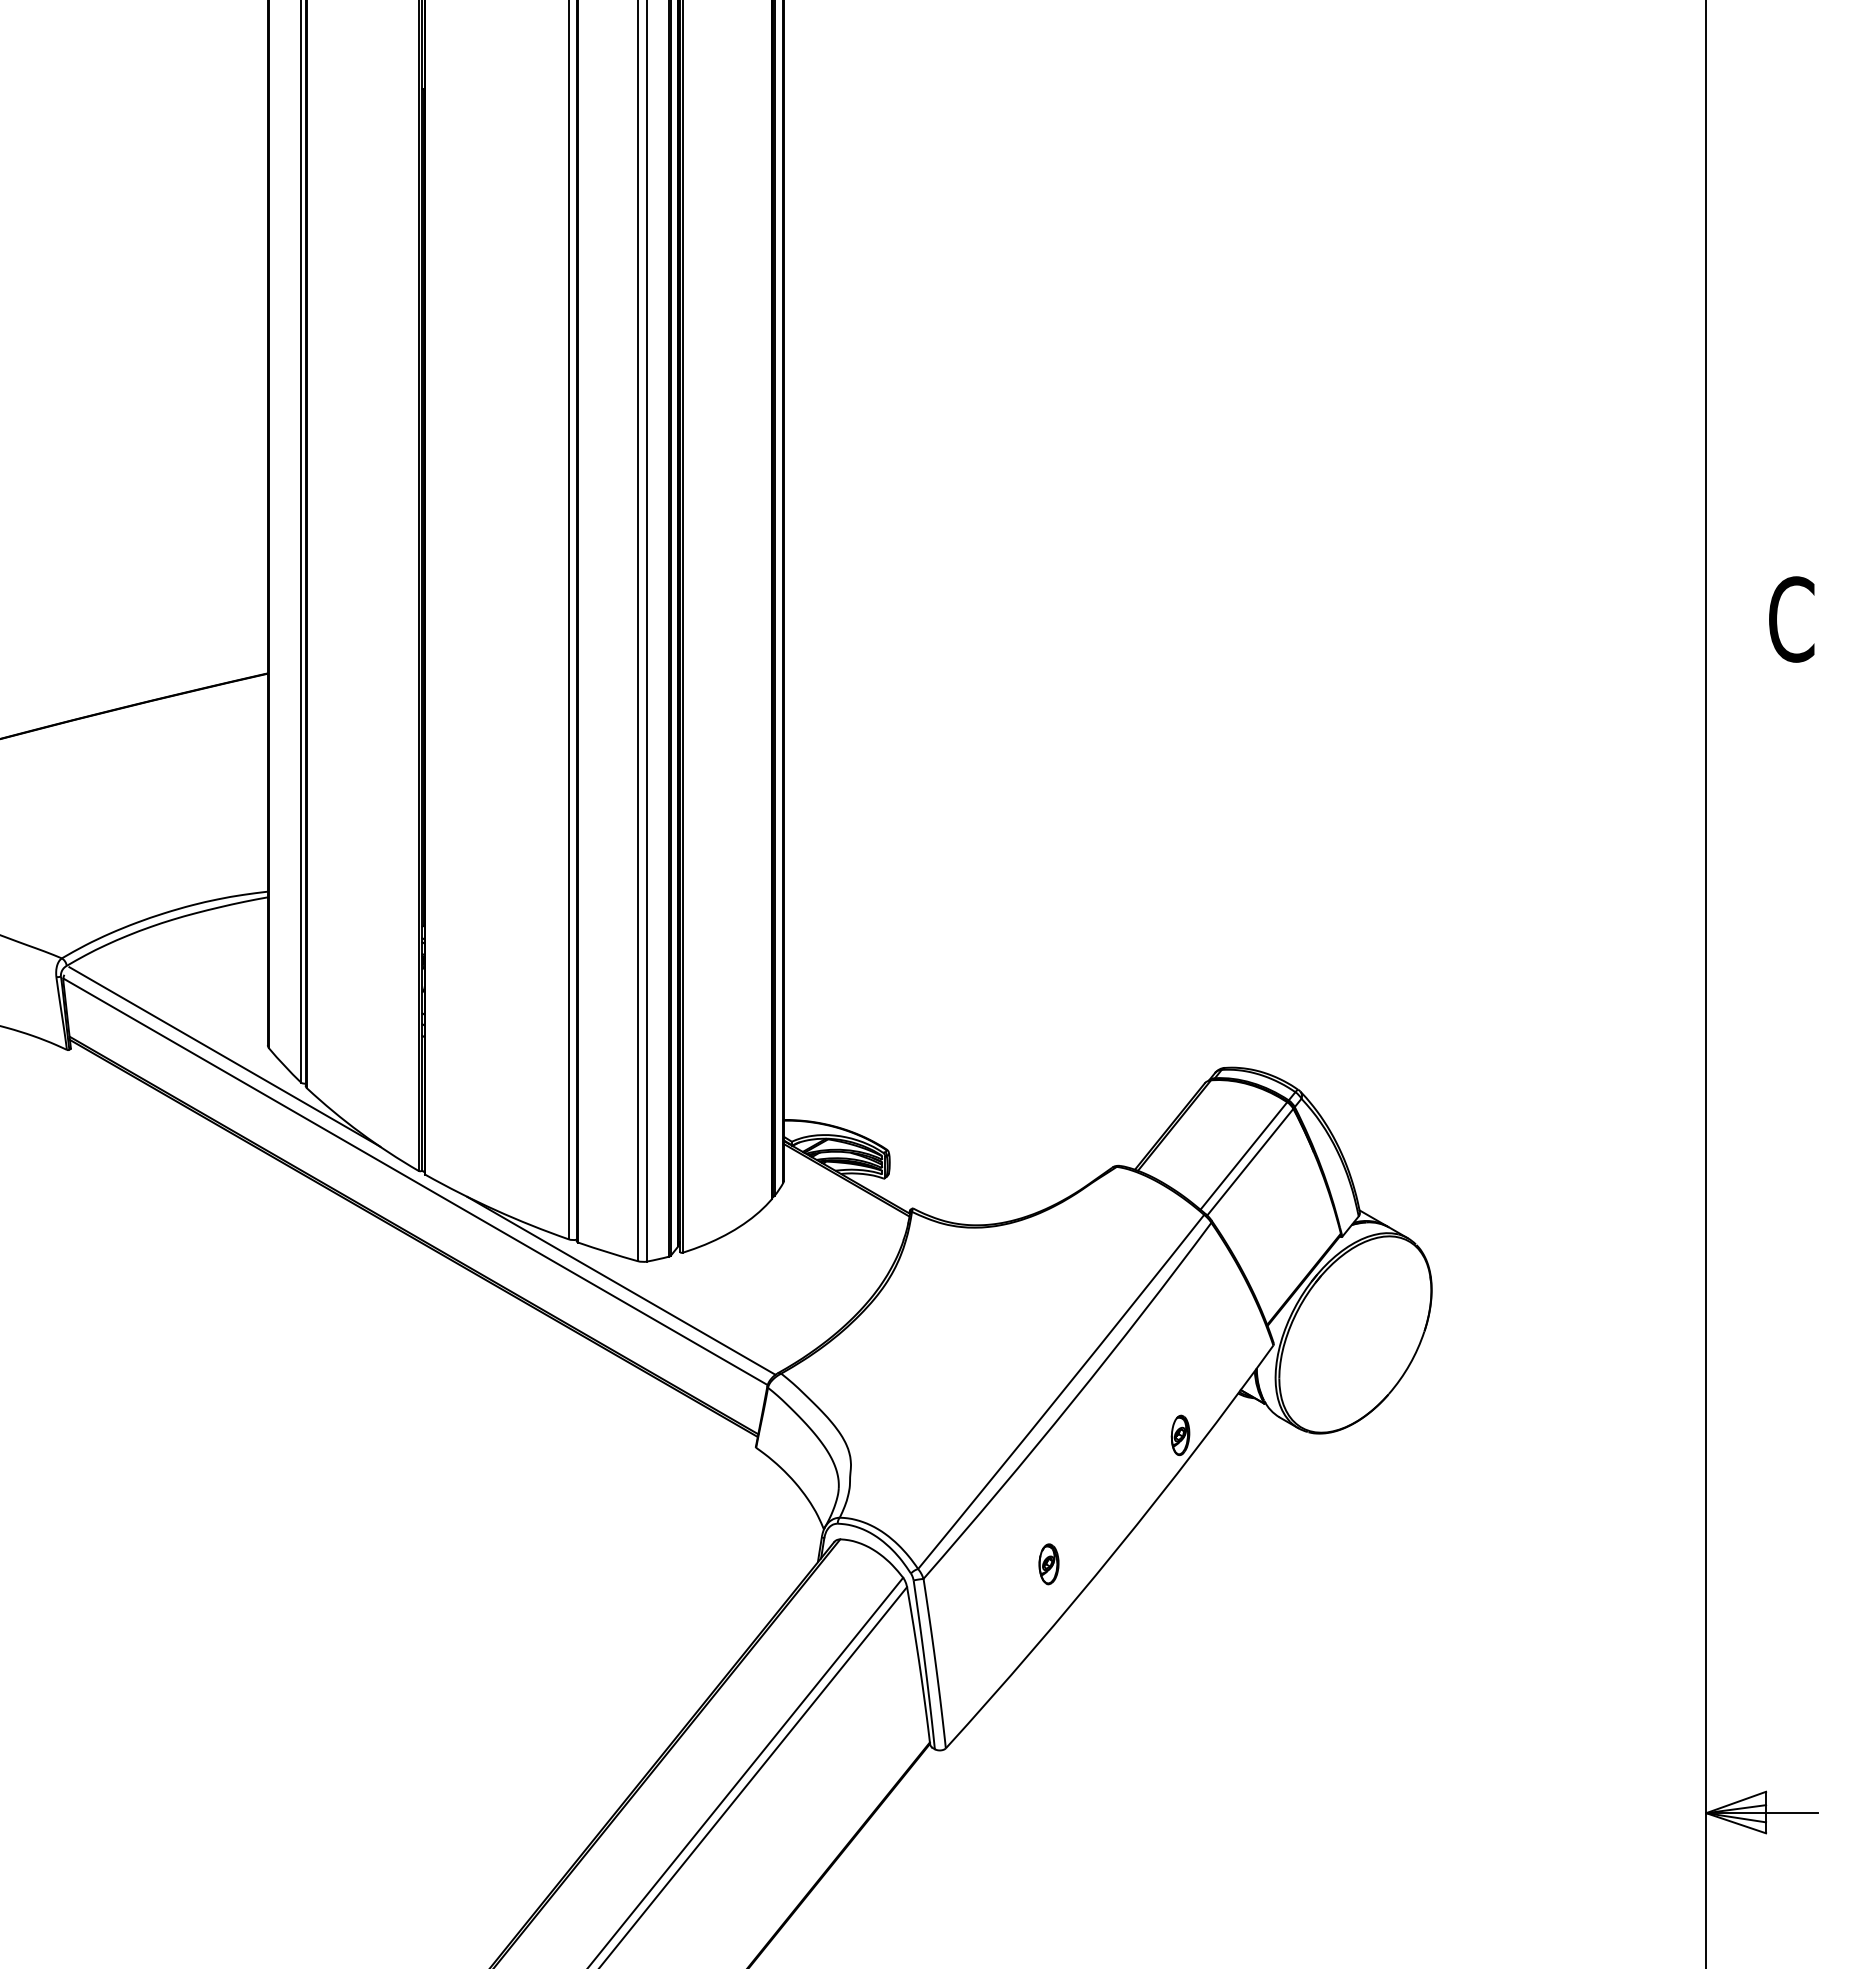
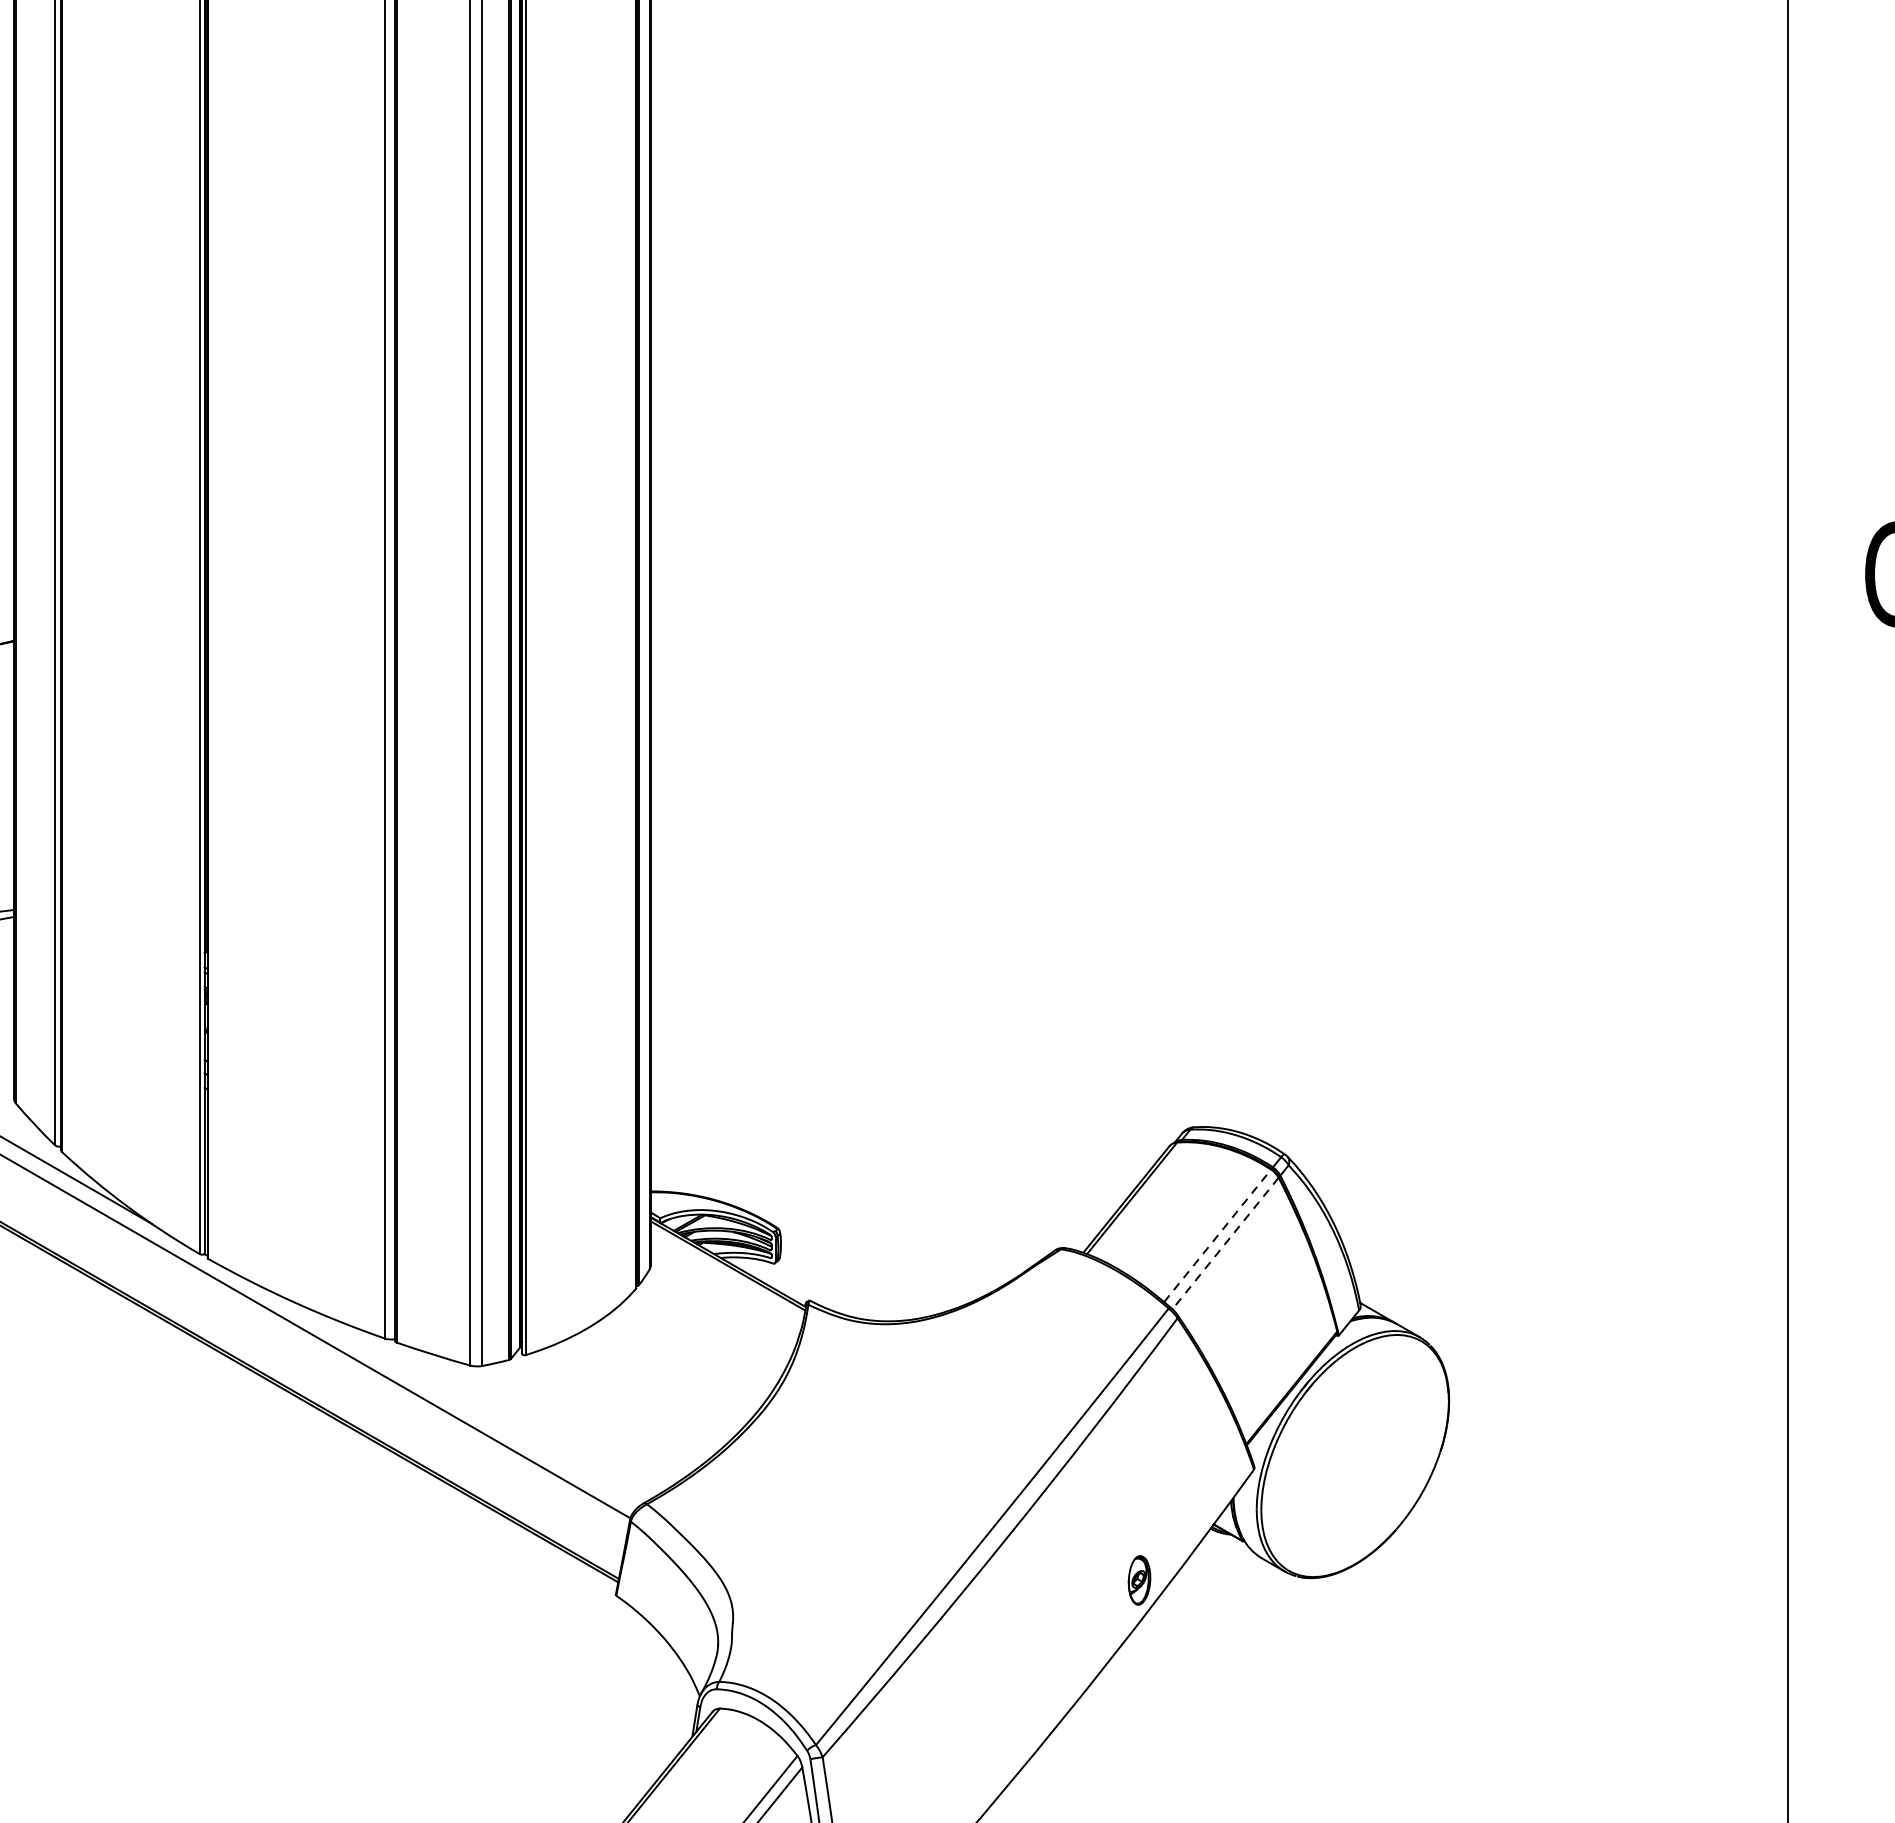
line: (1244, 1155) -> (1218, 1235), solid -> dashed
line: (1250, 1162) -> (1225, 1243), solid -> dashed
line: (621, 1285) -> (450, 1395), removed
part: (1048, 1564) -> (976, 1739), removed

